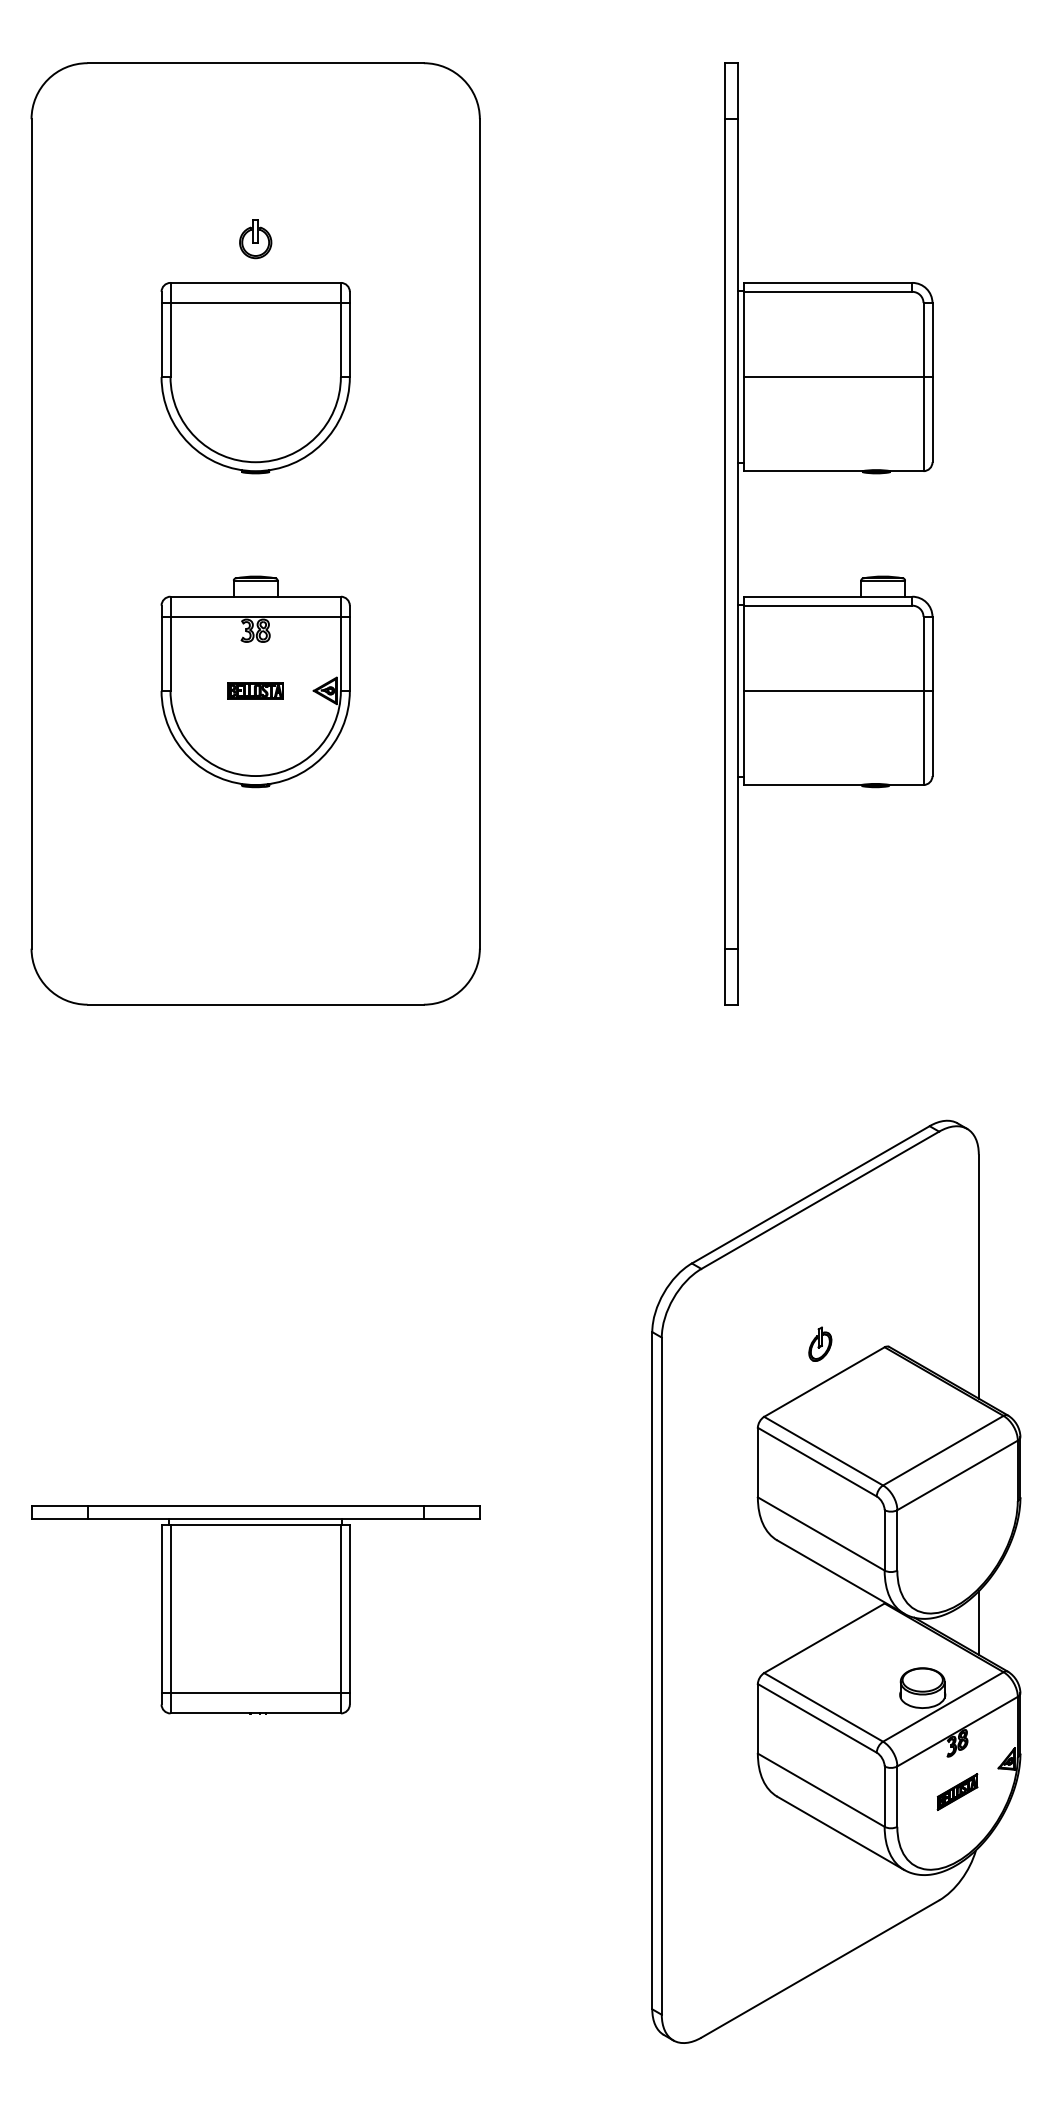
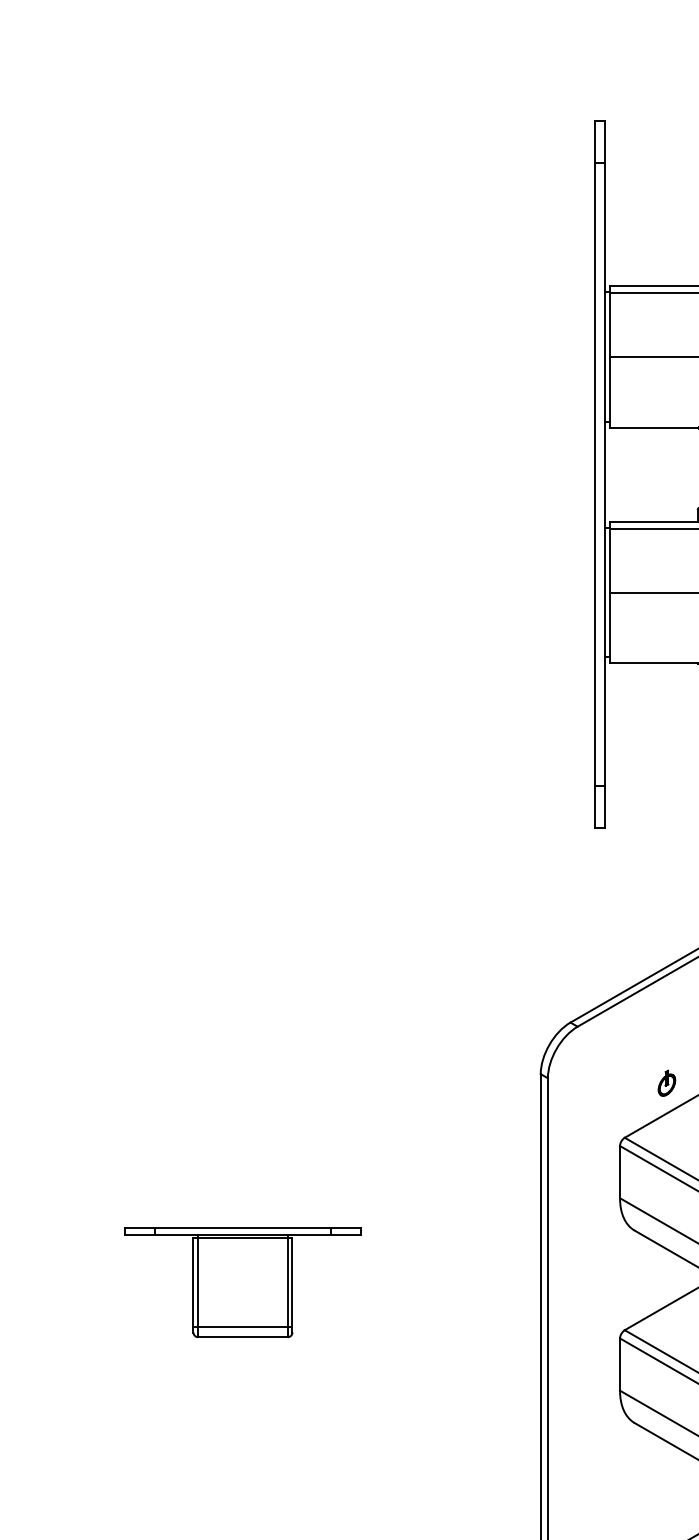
part: (255, 533) -> (242, 474), removed
part: (255, 1609) -> (242, 1282), size x0.7

